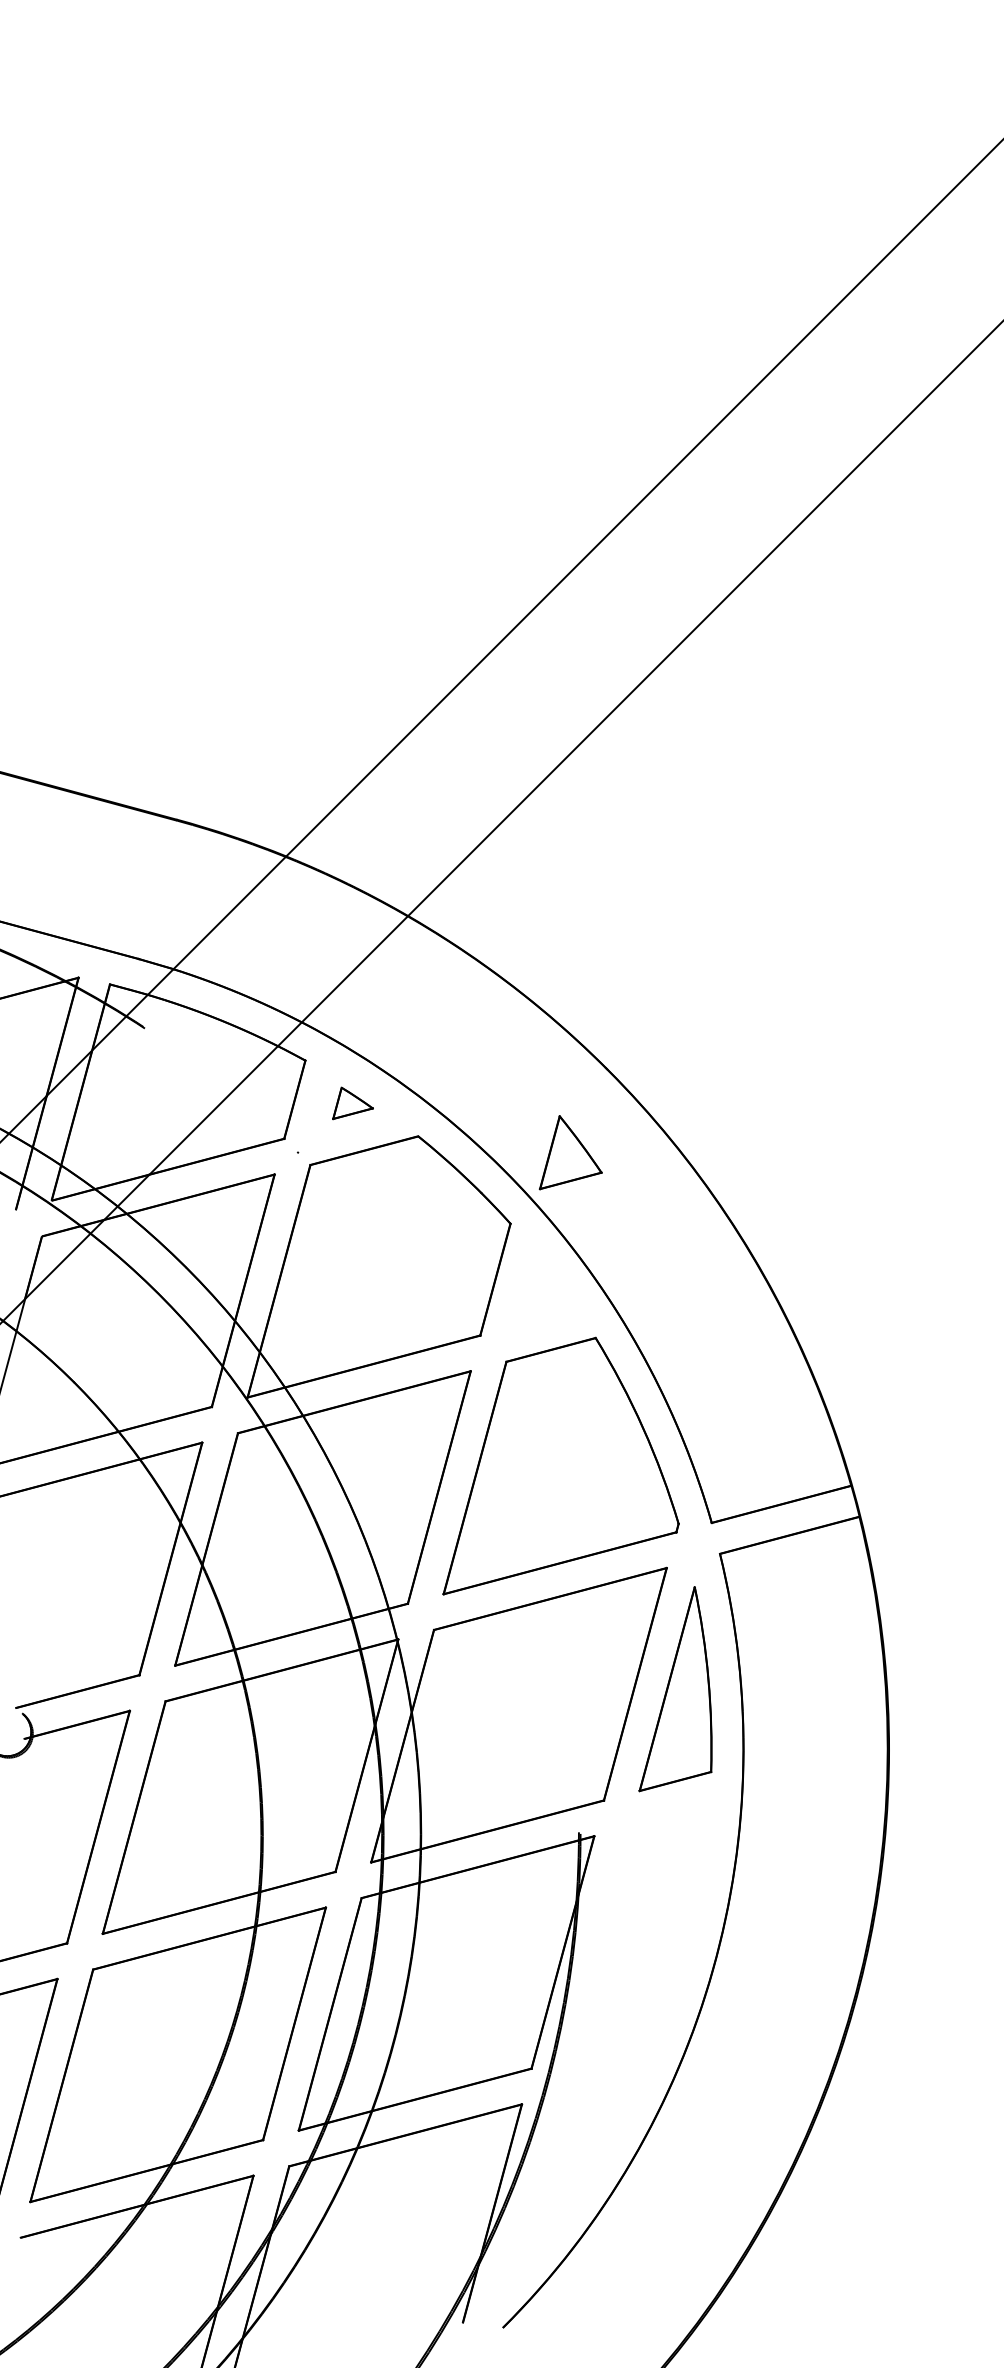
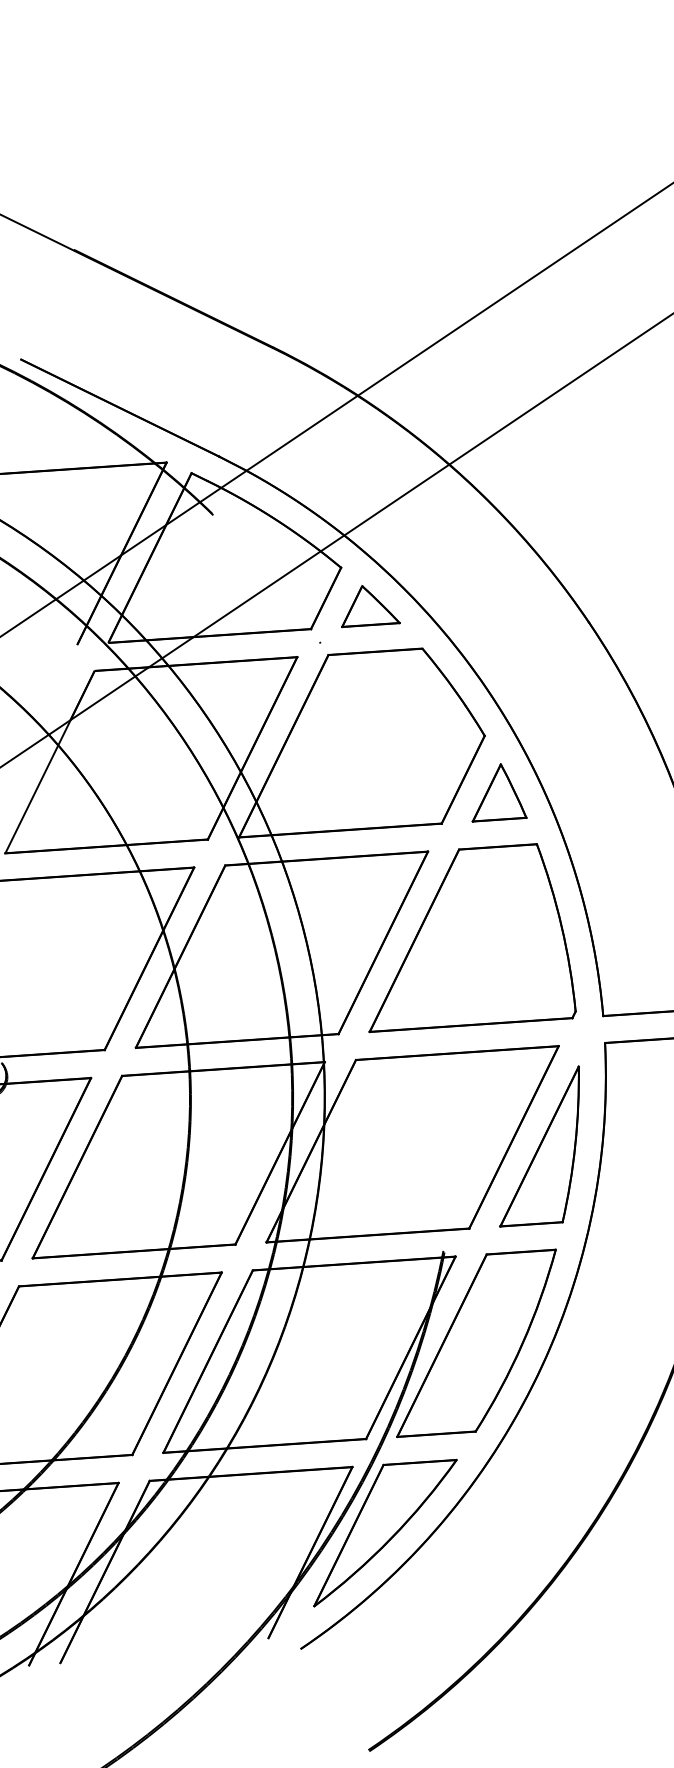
part: (352, 1103) -> (373, 610), size x1.67
part: (570, 1152) -> (503, 796), moved
part: (638, 1932) -> (476, 1343), added
part: (574, 2173) -> (384, 1532), added

